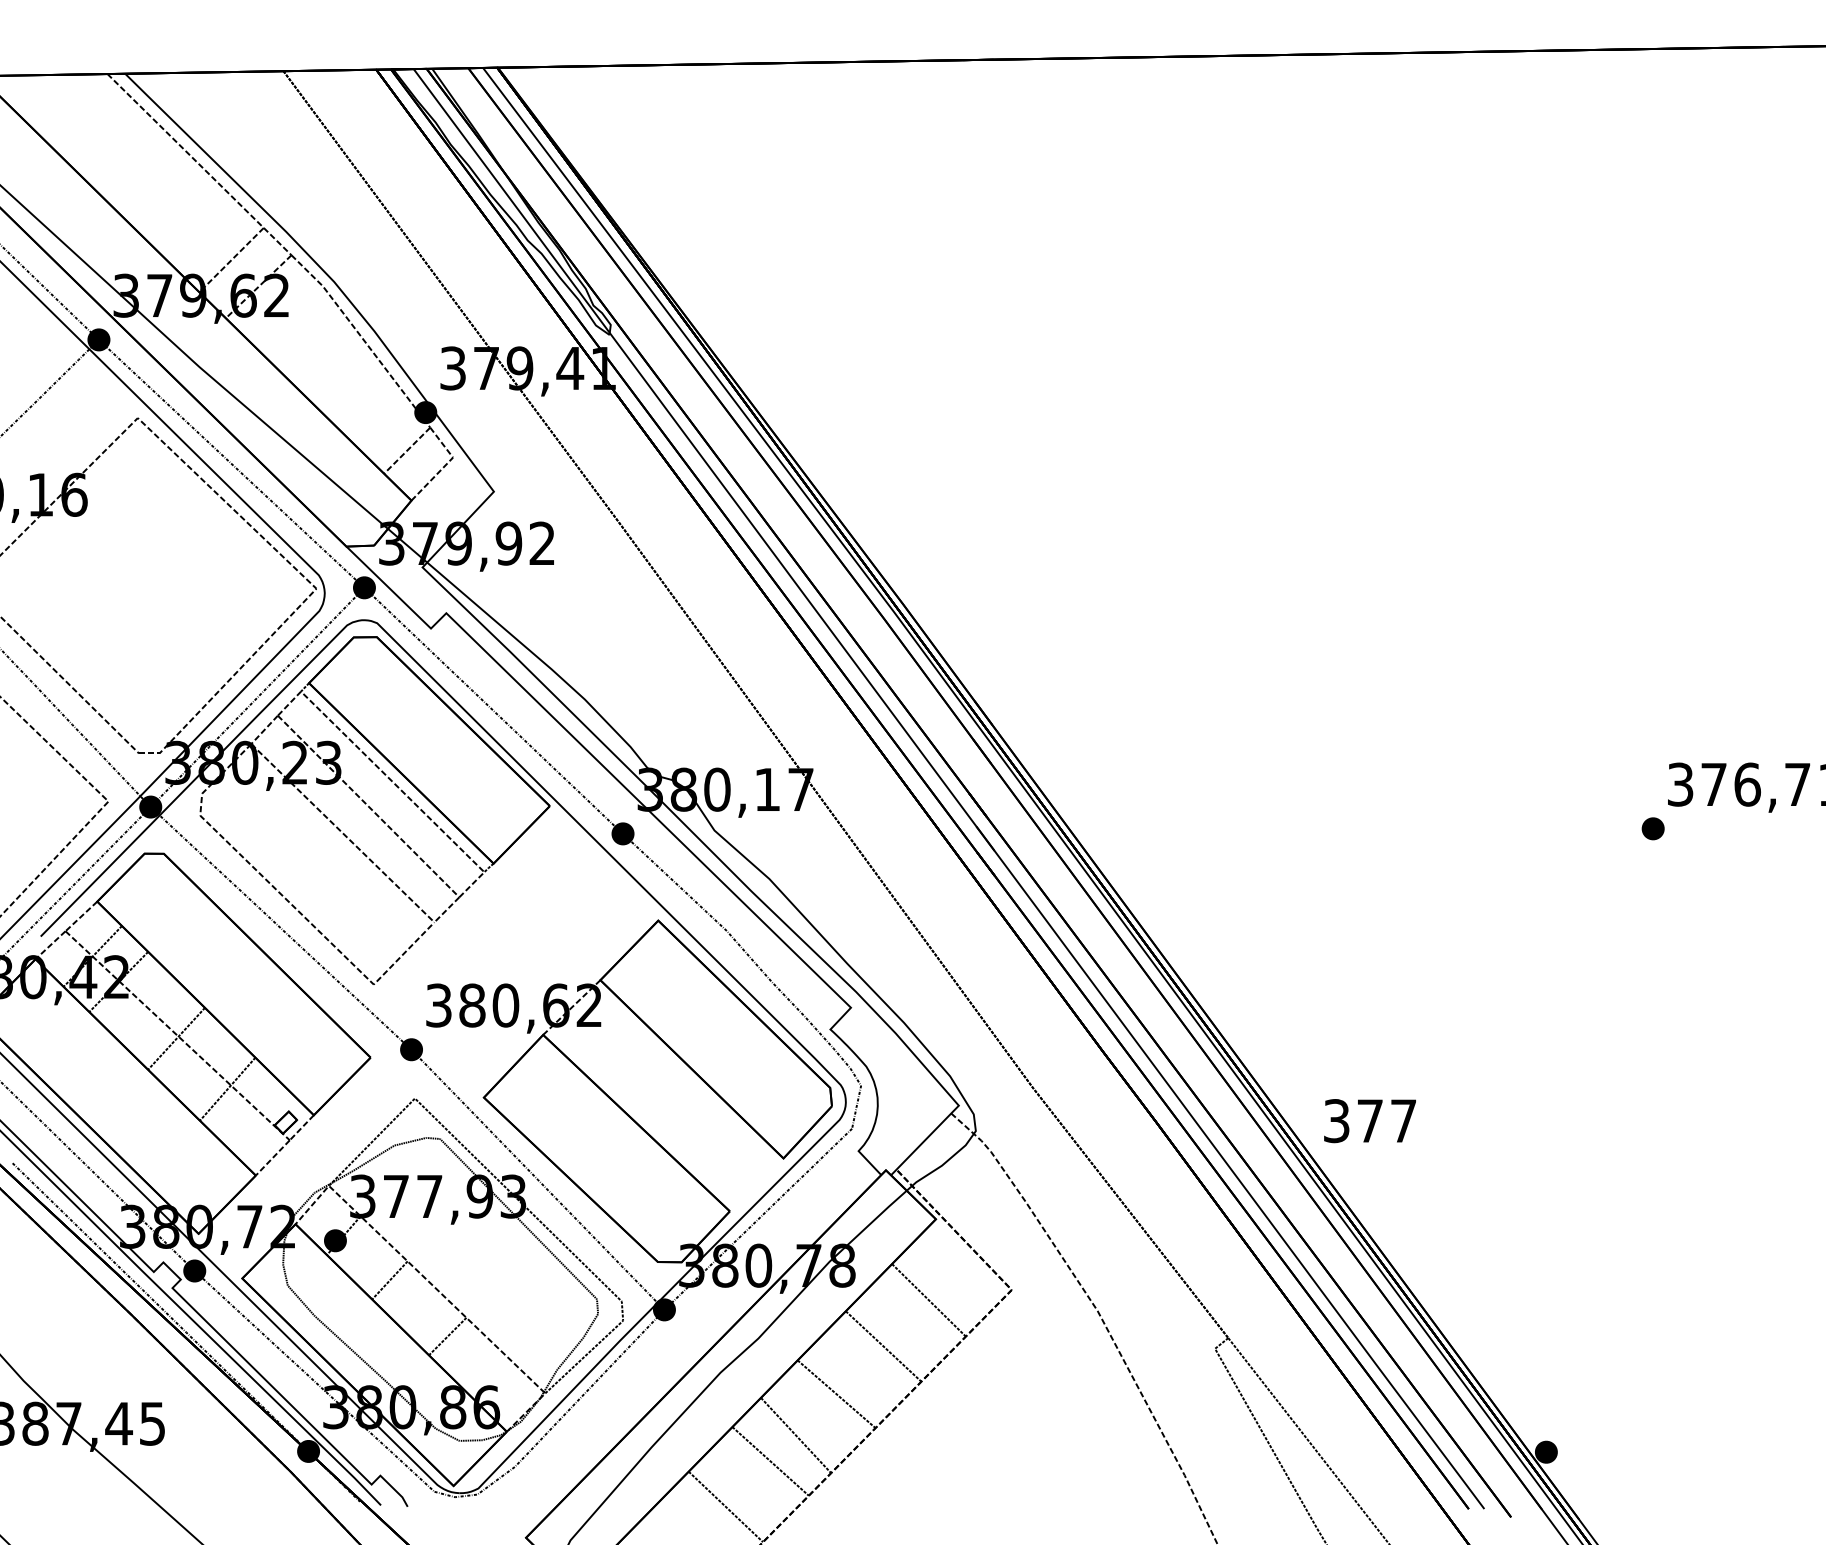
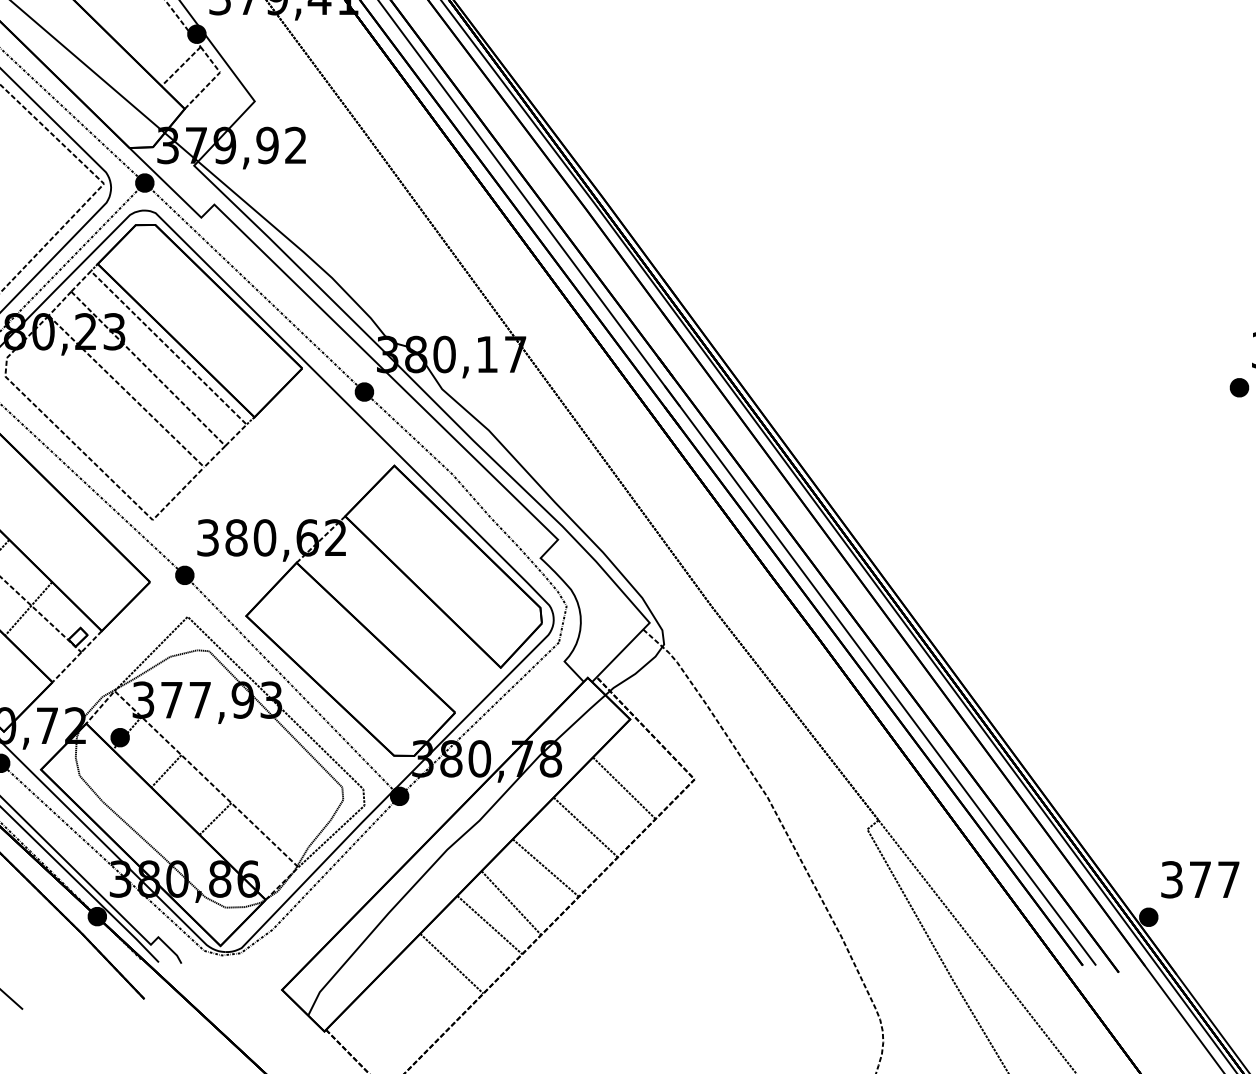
text: (1369, 1121) -> (1199, 880), moved

